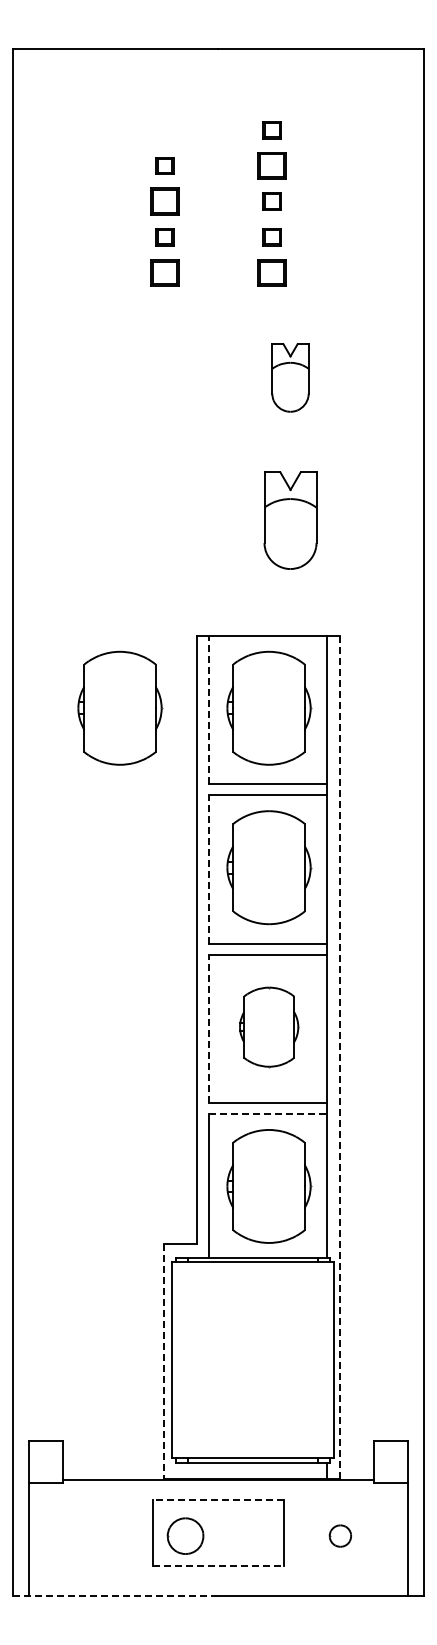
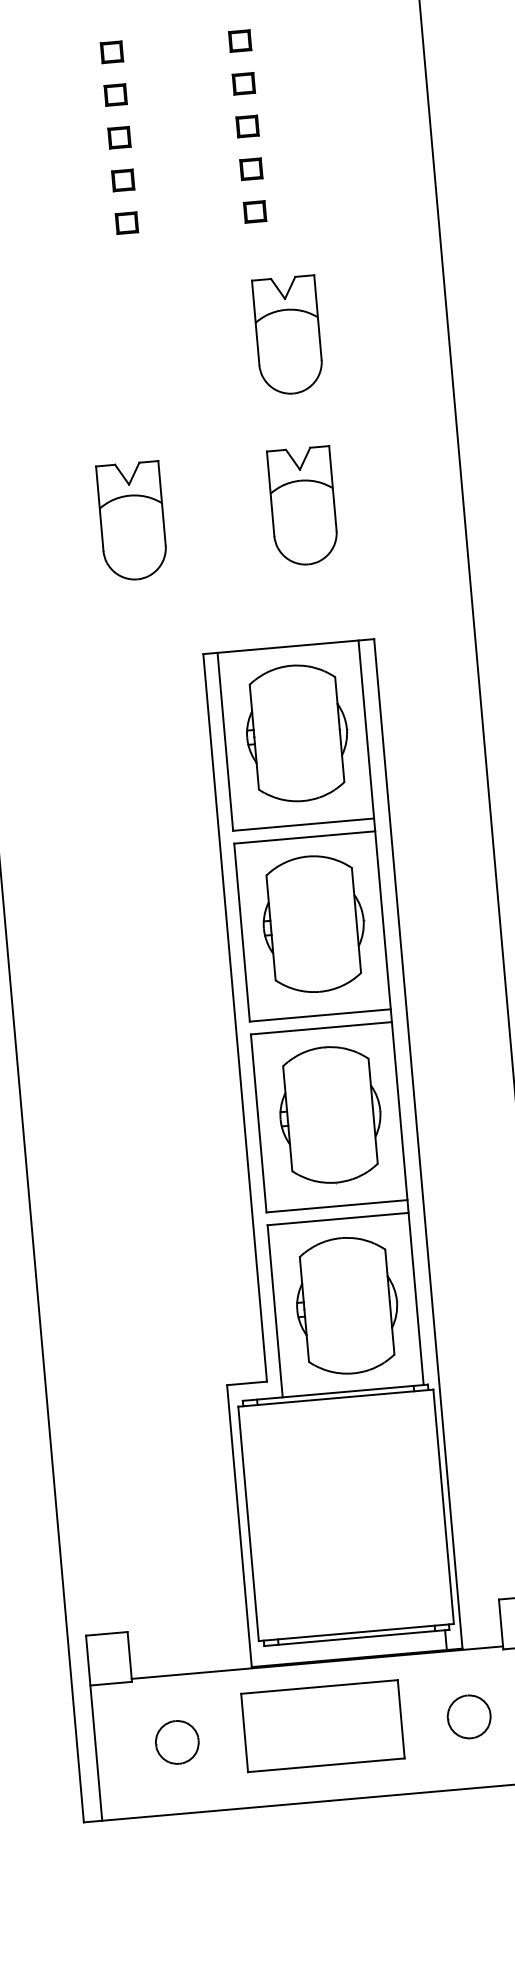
part: (164, 130) -> (111, 52), added
part: (271, 165) -> (243, 83), size x0.62
part: (164, 201) -> (118, 137), size x0.62
part: (164, 272) -> (126, 222), size x0.62
part: (271, 272) -> (254, 211), size x0.62
part: (290, 377) -> (288, 335), size x1.43
part: (147, 520) -> (131, 521), added
part: (120, 707) -> (119, 748), removed
line: (208, 709) -> (224, 741), dashed -> solid
line: (208, 868) -> (241, 931), dashed -> solid
part: (269, 1027) -> (331, 1115), size x1.43
line: (208, 1028) -> (258, 1123), dashed -> solid
line: (339, 1057) -> (417, 1144), dashed -> solid
line: (267, 1113) -> (337, 1218), dashed -> solid
line: (163, 1361) -> (239, 1526), dashed -> solid
line: (217, 1500) -> (318, 1687), dashed -> solid
part: (185, 1535) -> (177, 1741), moved
part: (340, 1535) -> (469, 1716), size x1.67
line: (218, 1565) -> (326, 1764), dashed -> solid
line: (115, 1595) -> (206, 1811), dashed -> solid

